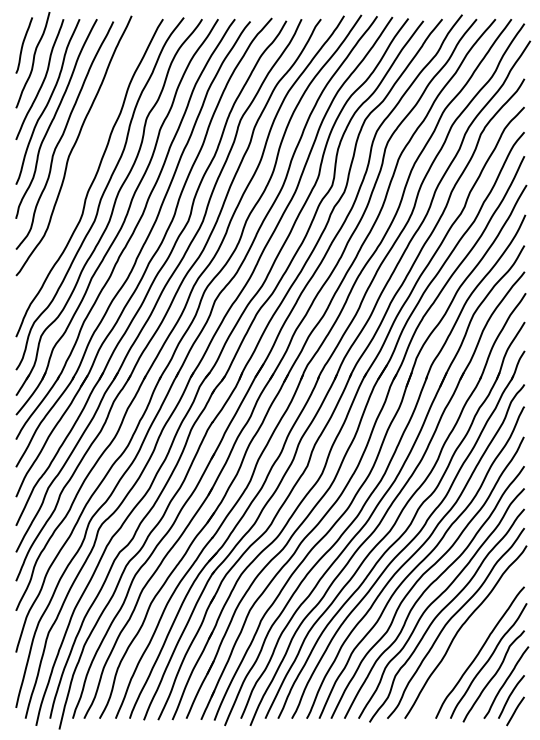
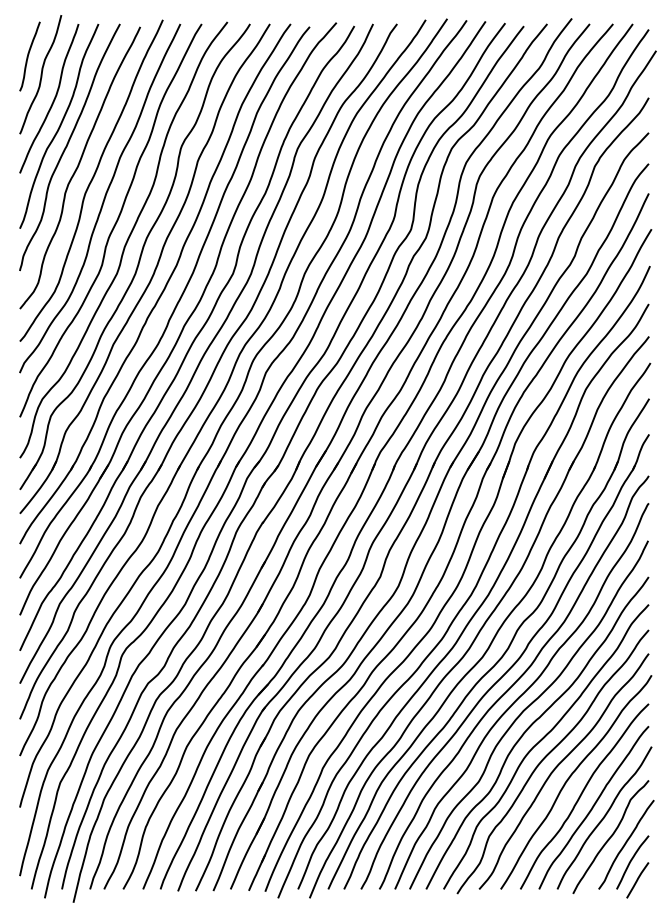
curve: (83, 160) -> (103, 198), added
curve: (470, 641) -> (582, 794), added

